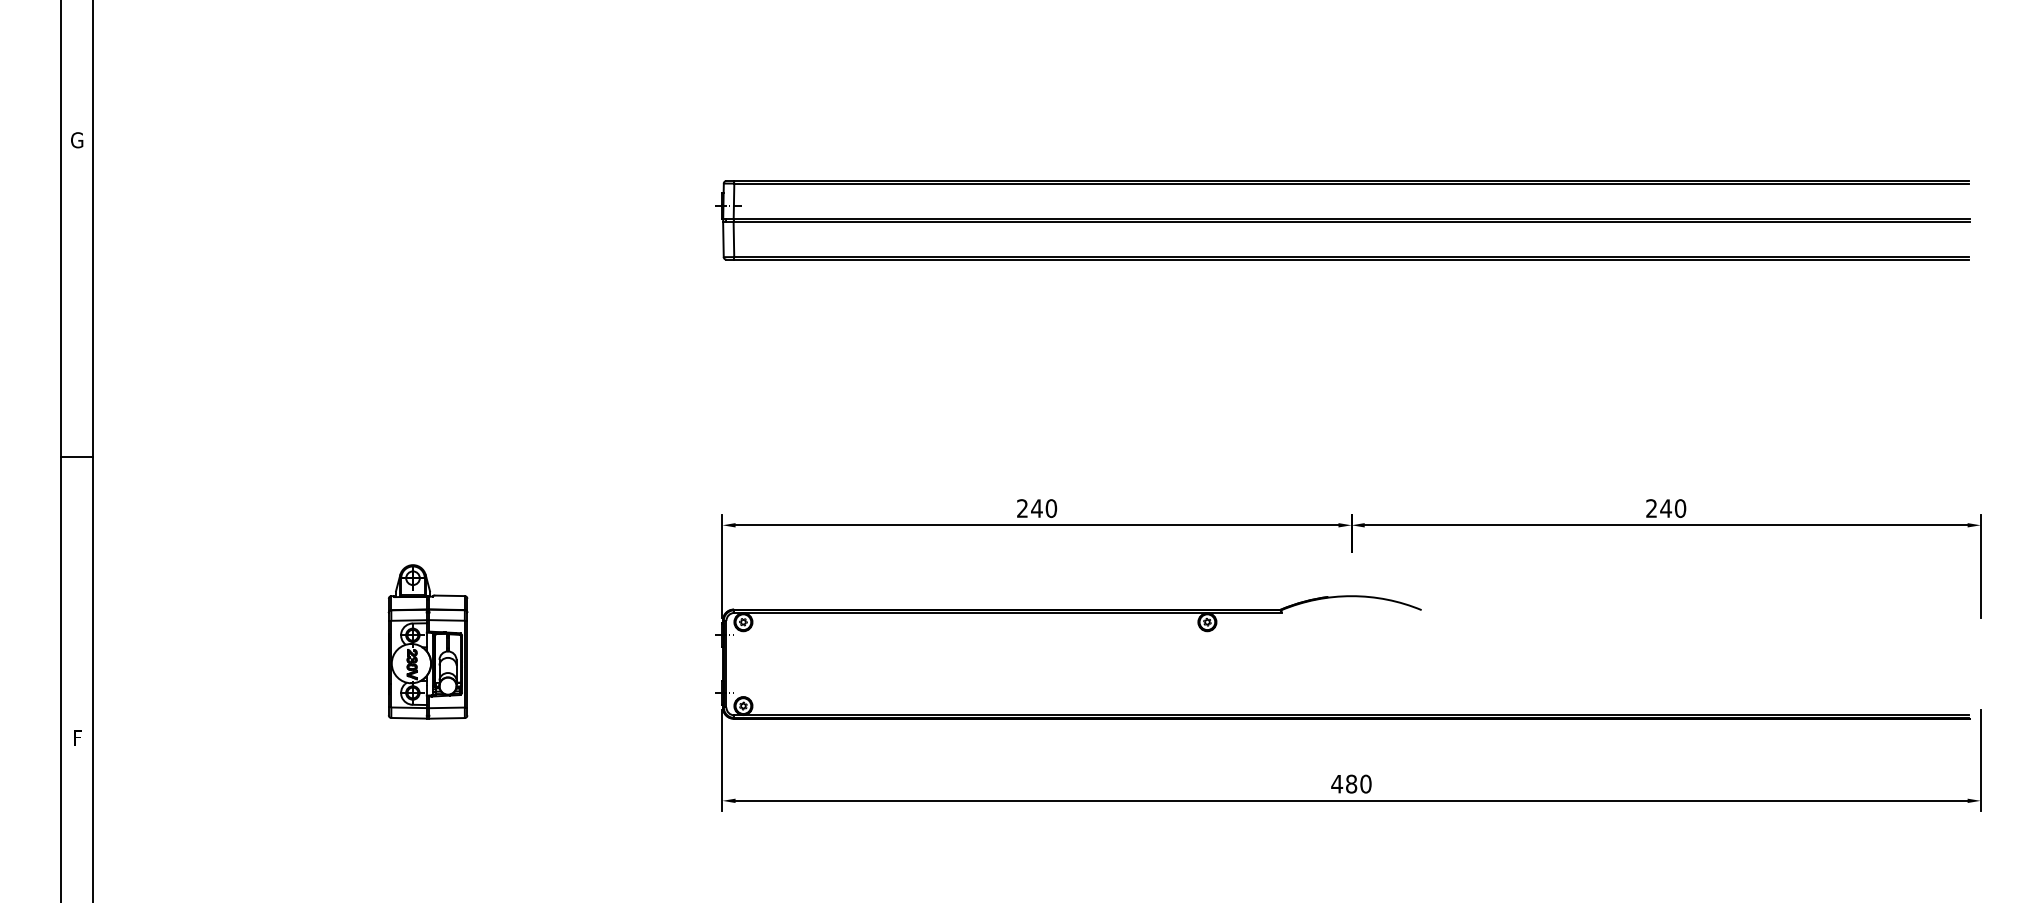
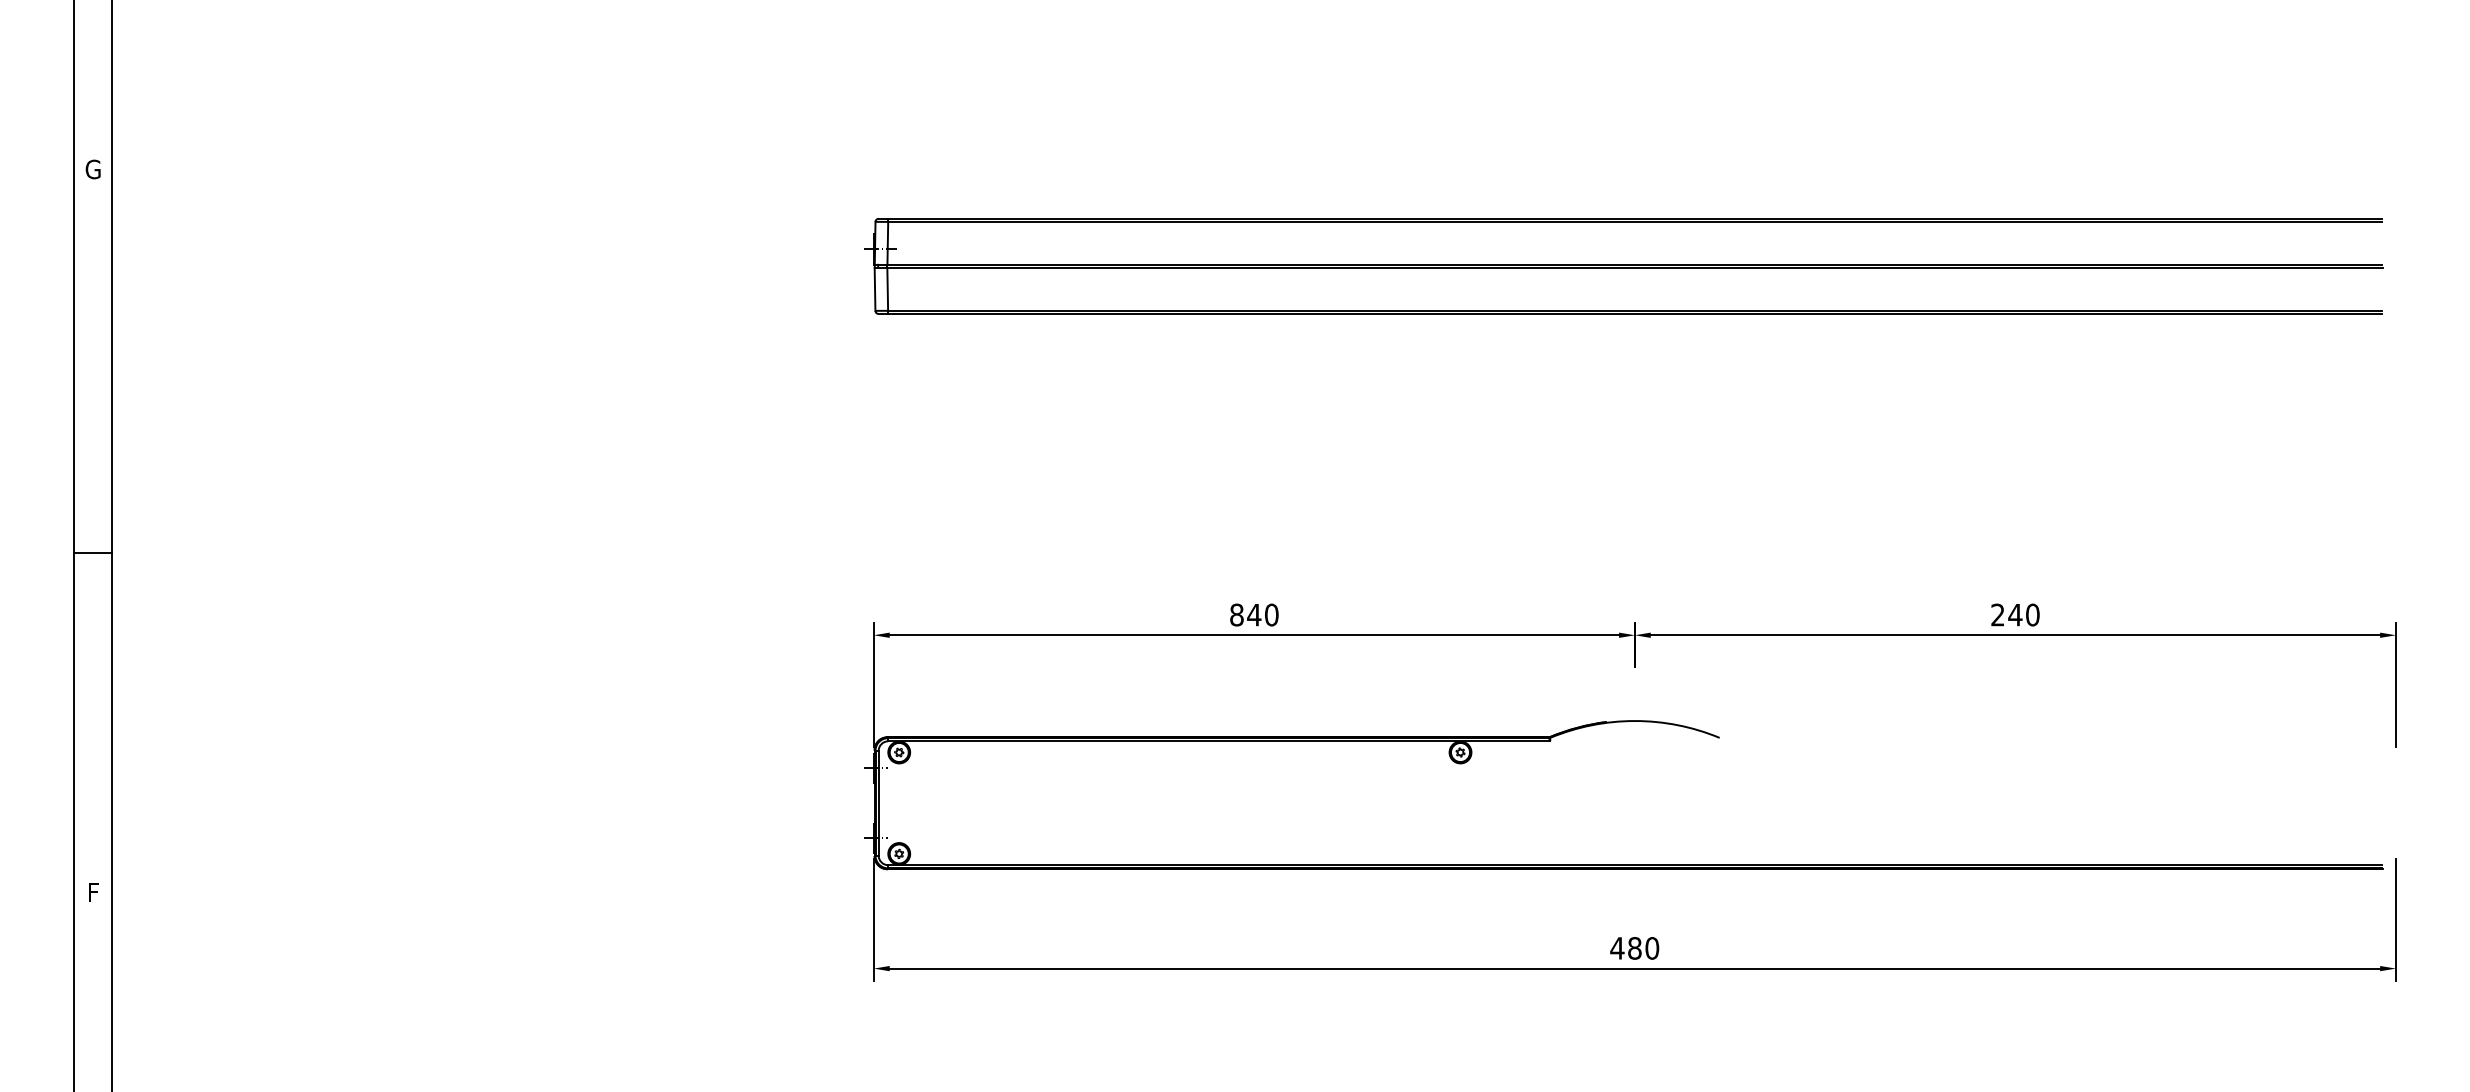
text: (1022, 508) -> (1236, 614), 240 -> 840
part: (427, 641) -> (517, 775), removed

